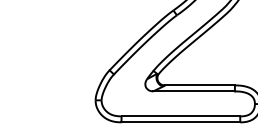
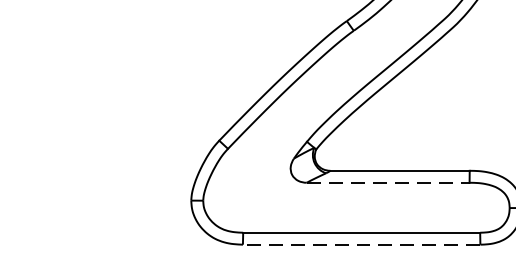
line: (194, 91) -> (388, 182), solid -> dashed
line: (180, 122) -> (360, 244), solid -> dashed

